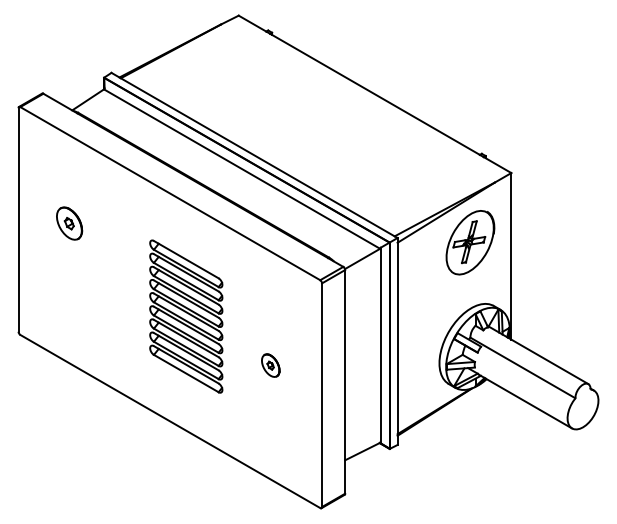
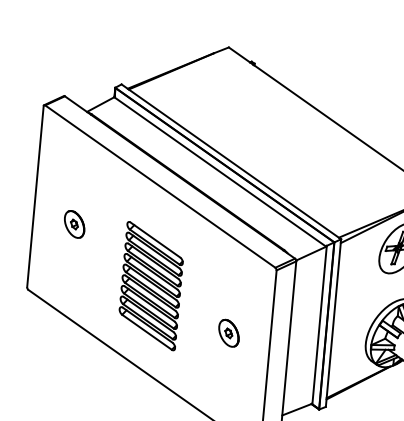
part: (69, 223) -> (74, 224), moved
part: (186, 316) -> (151, 286), moved
part: (270, 365) -> (228, 333), size x1.43

